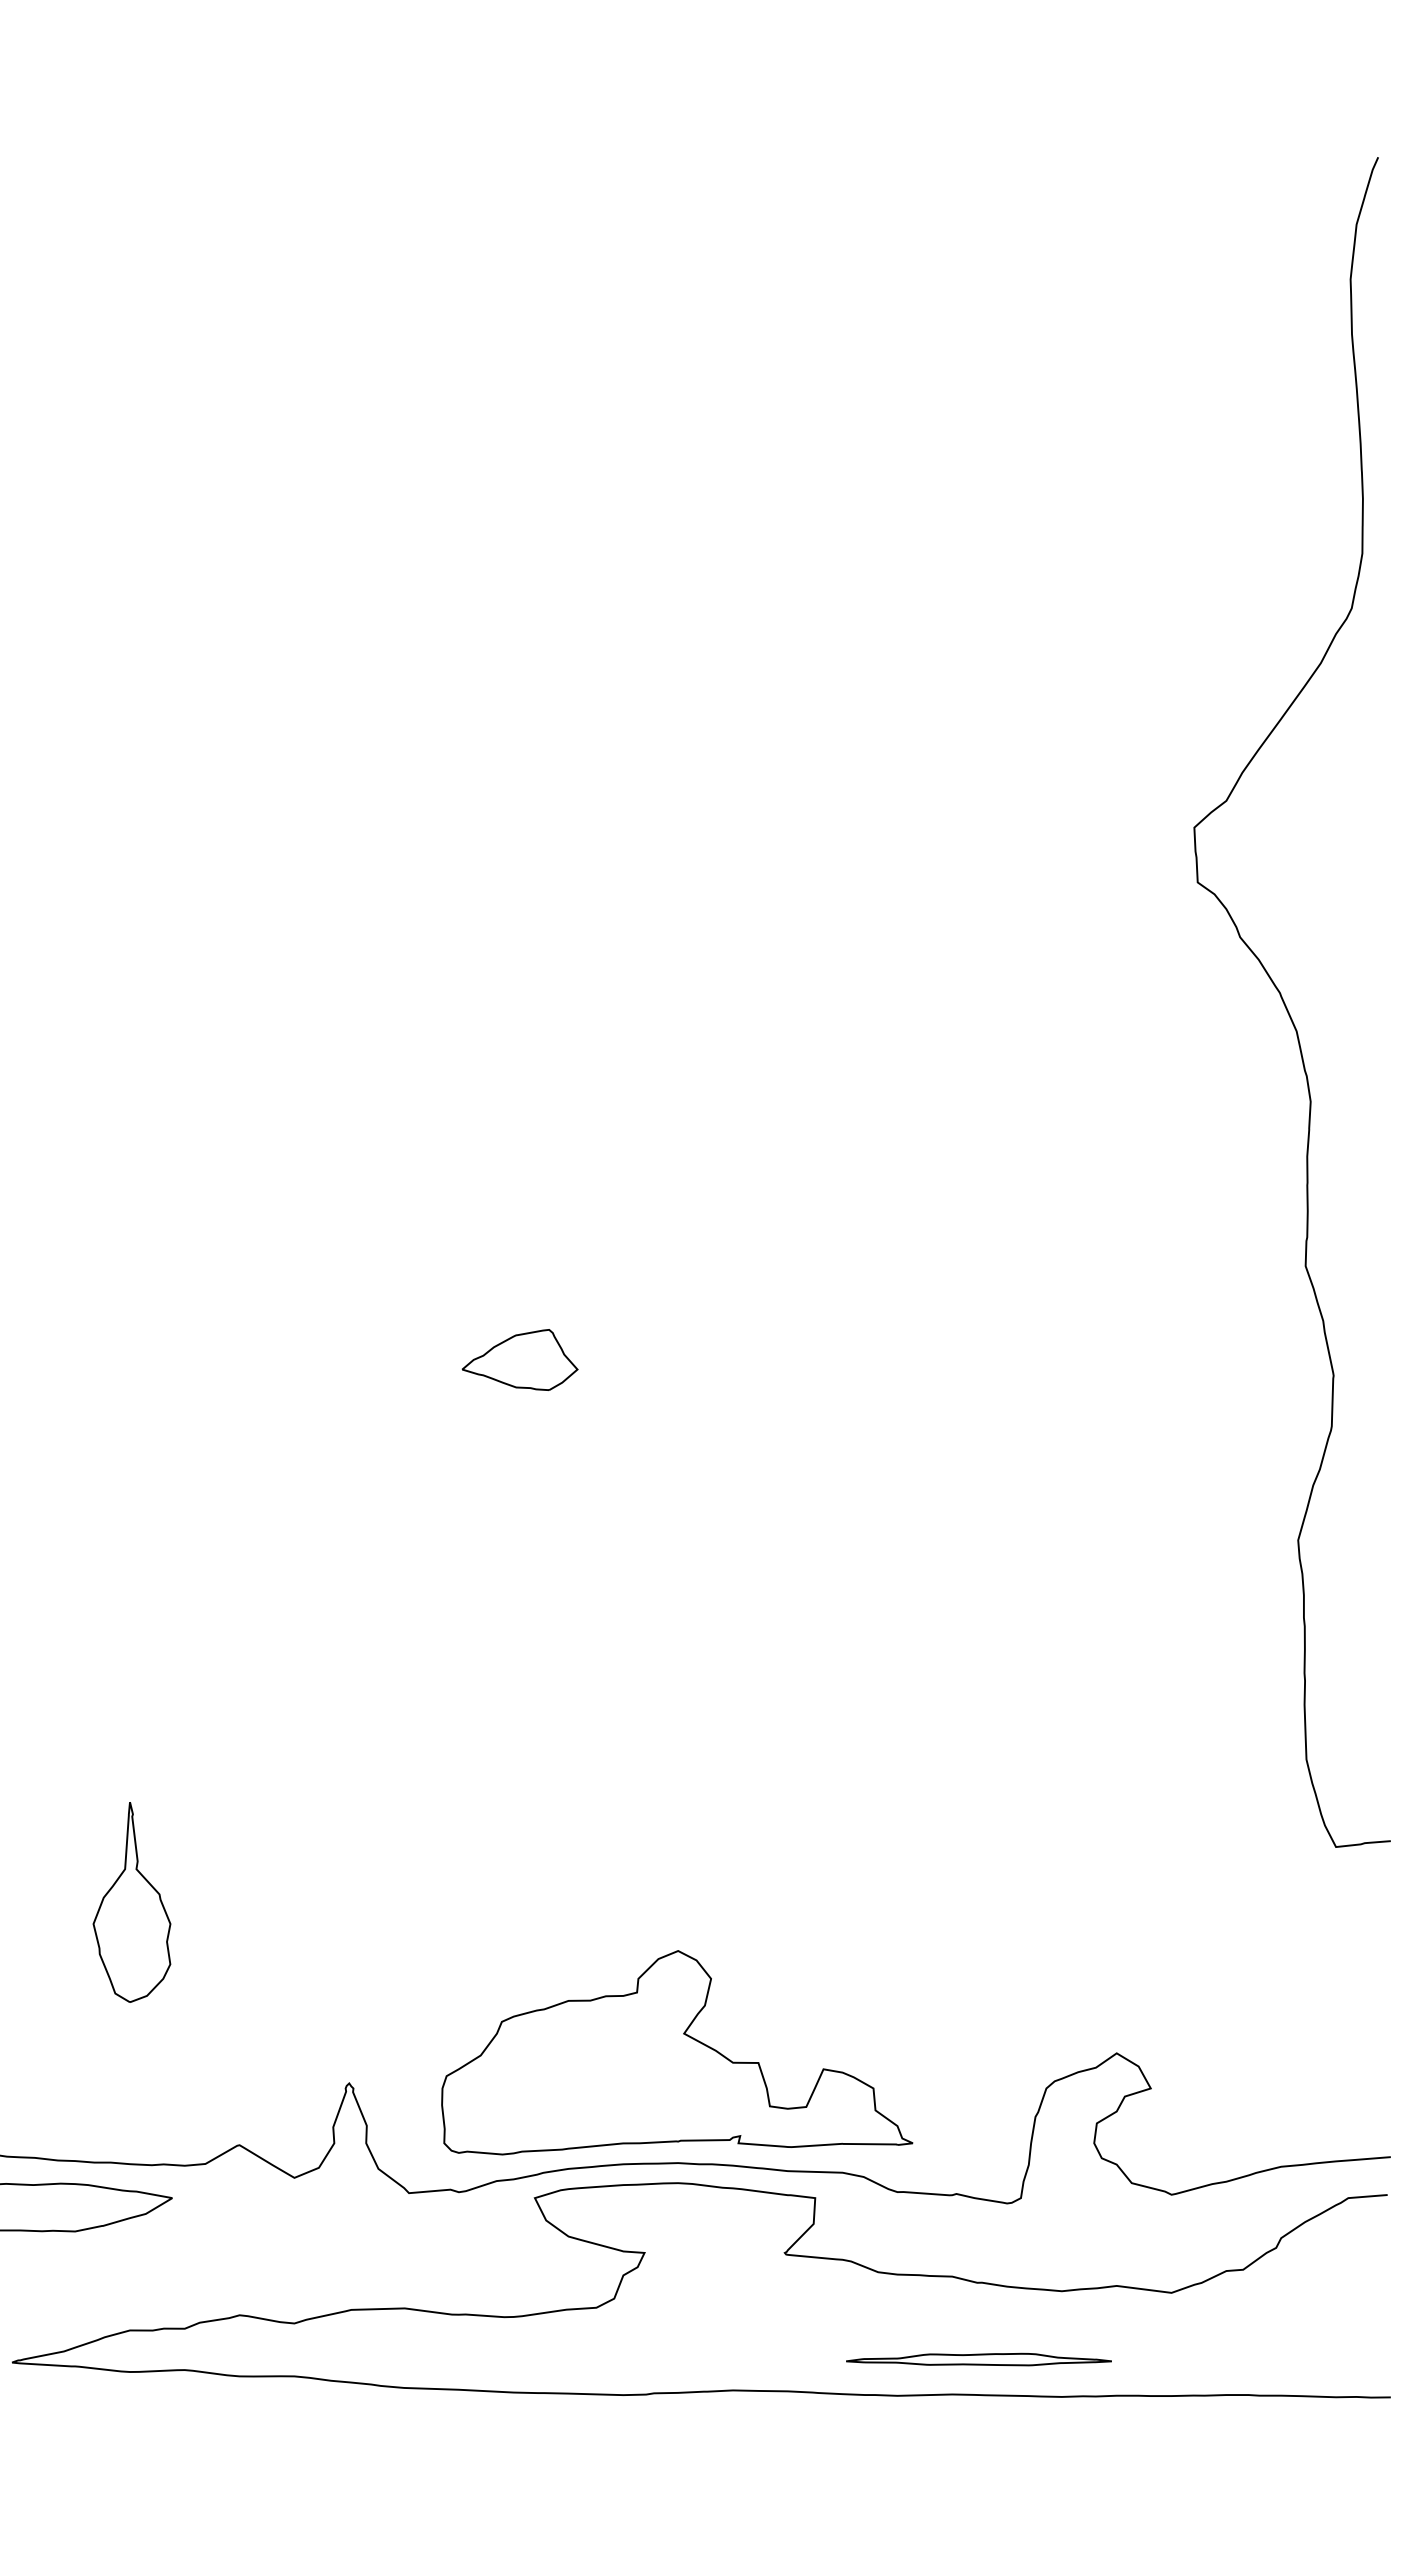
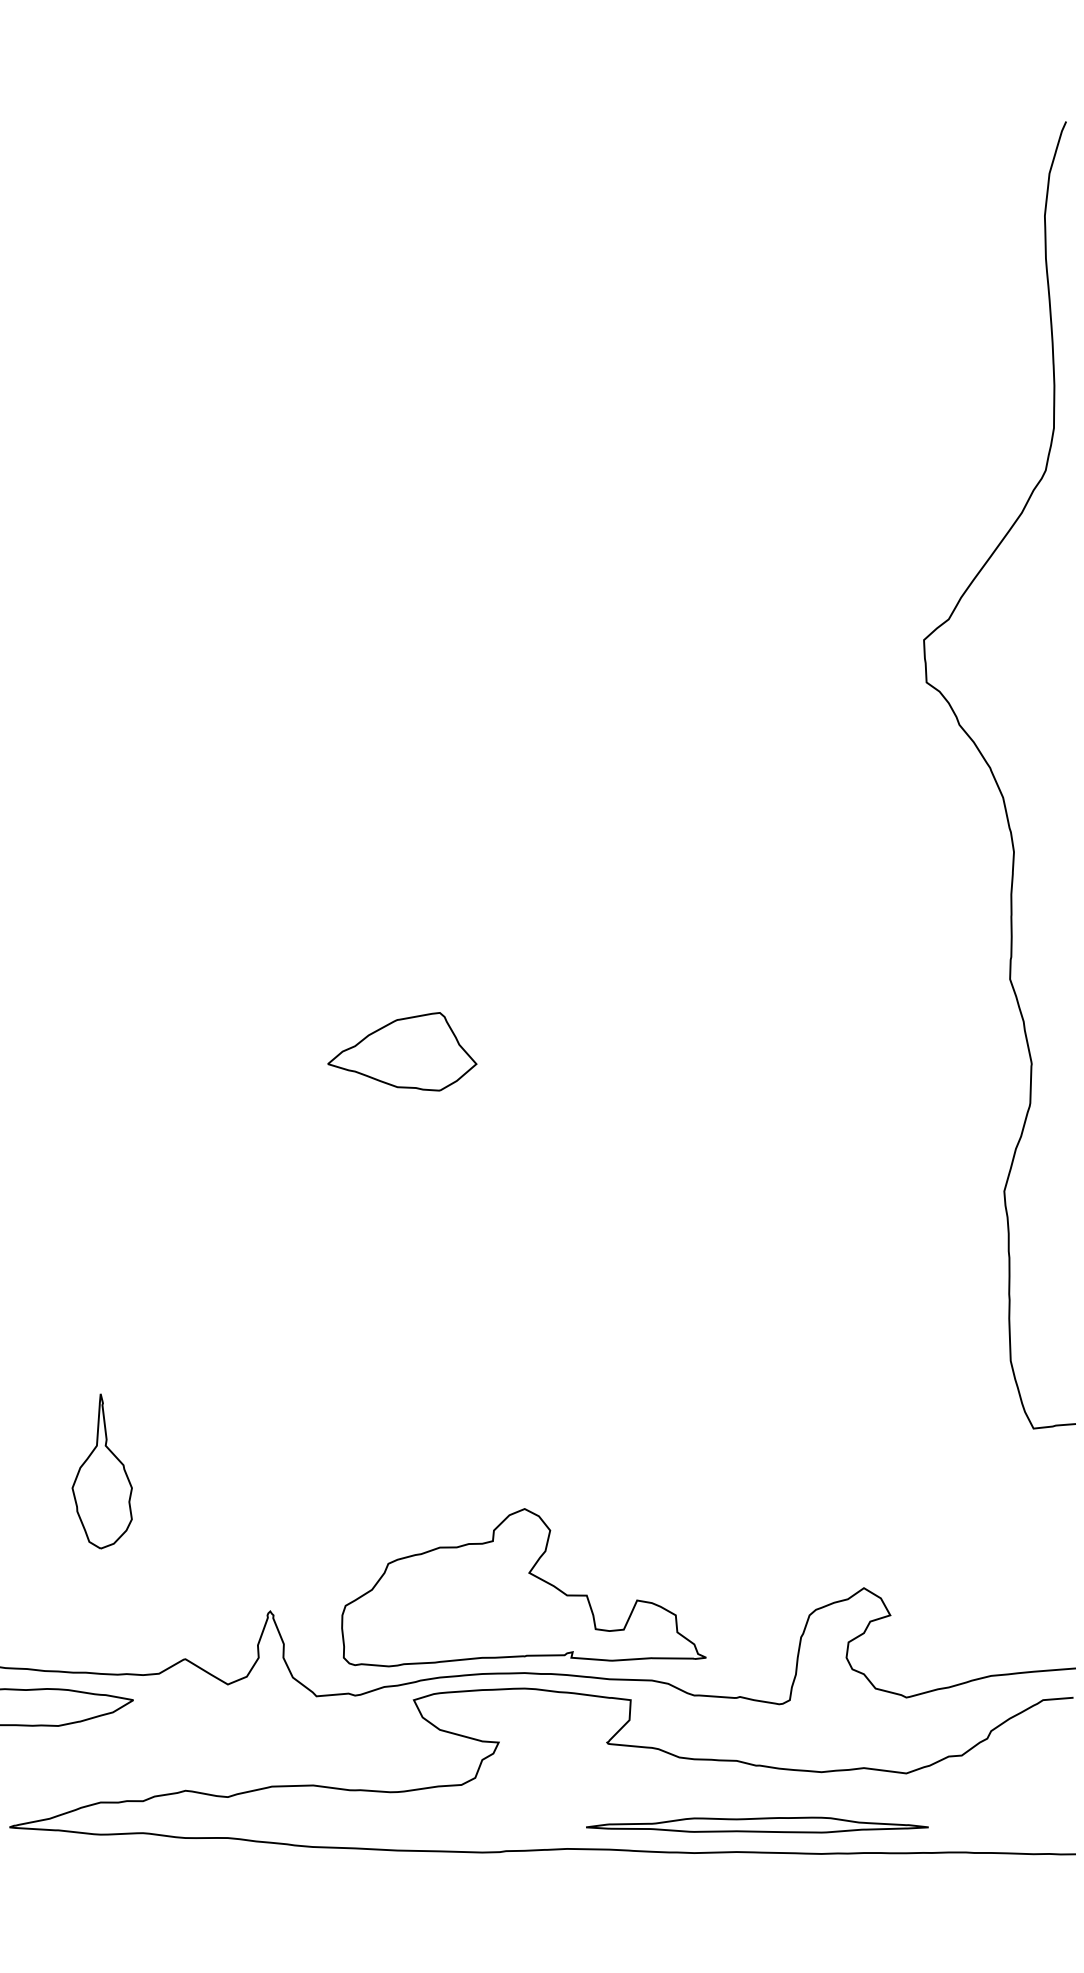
part: (520, 1359) -> (402, 1051), size x1.67
part: (979, 2358) -> (757, 1824), size x1.67

